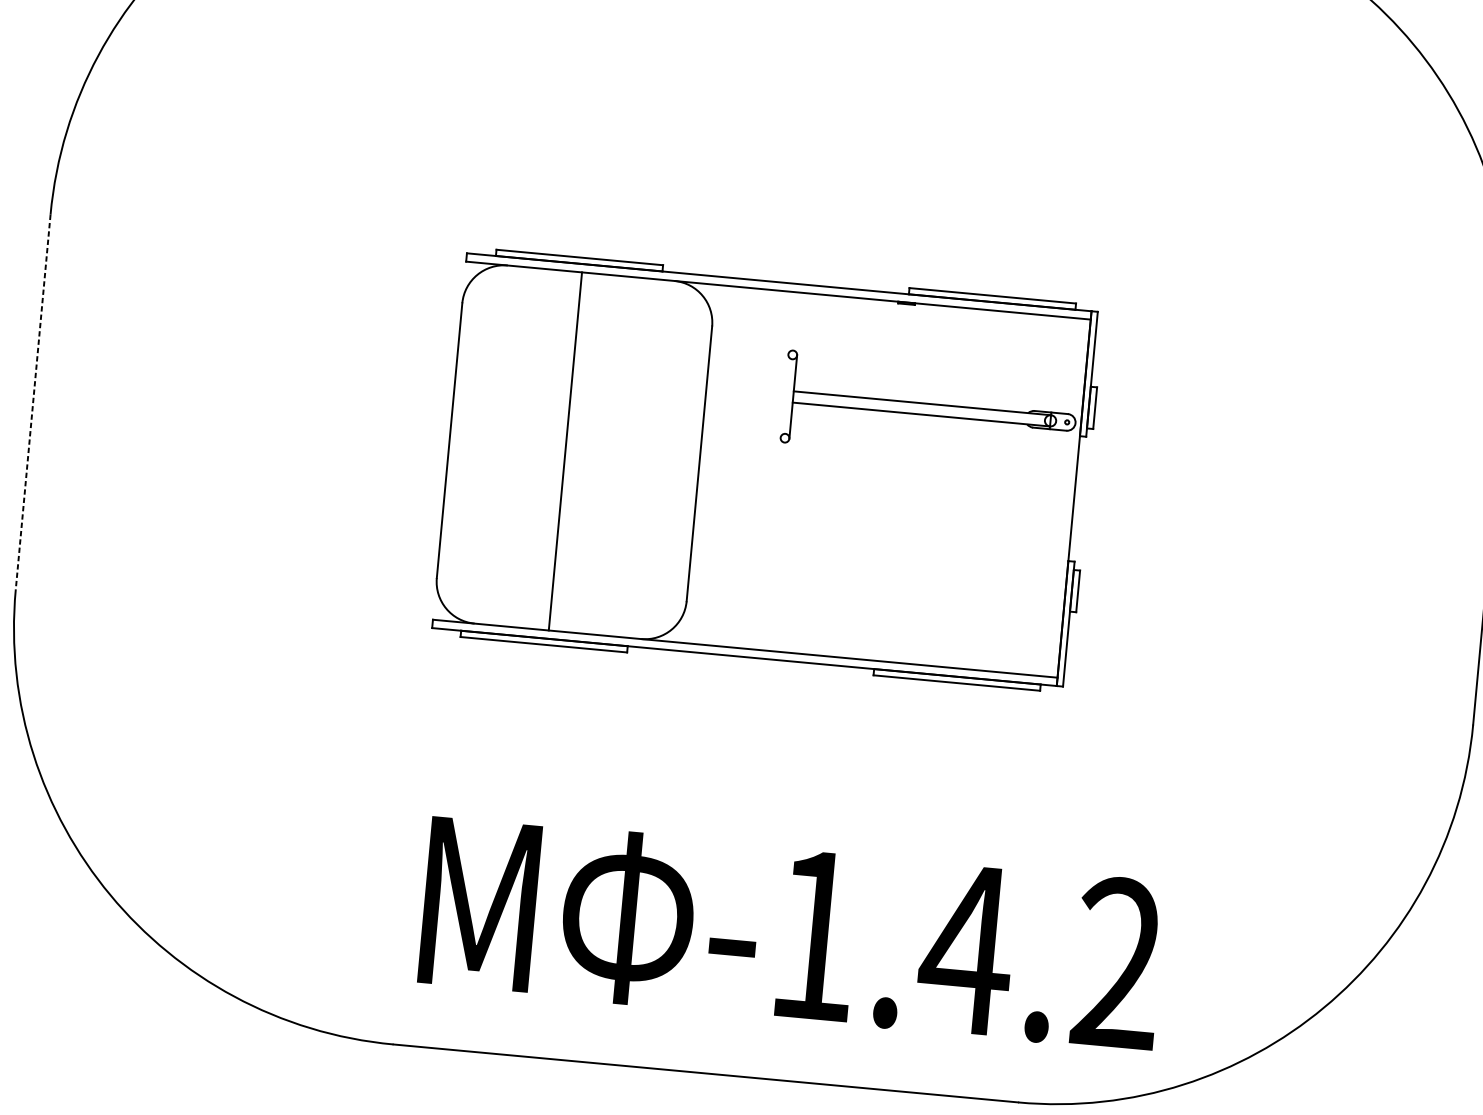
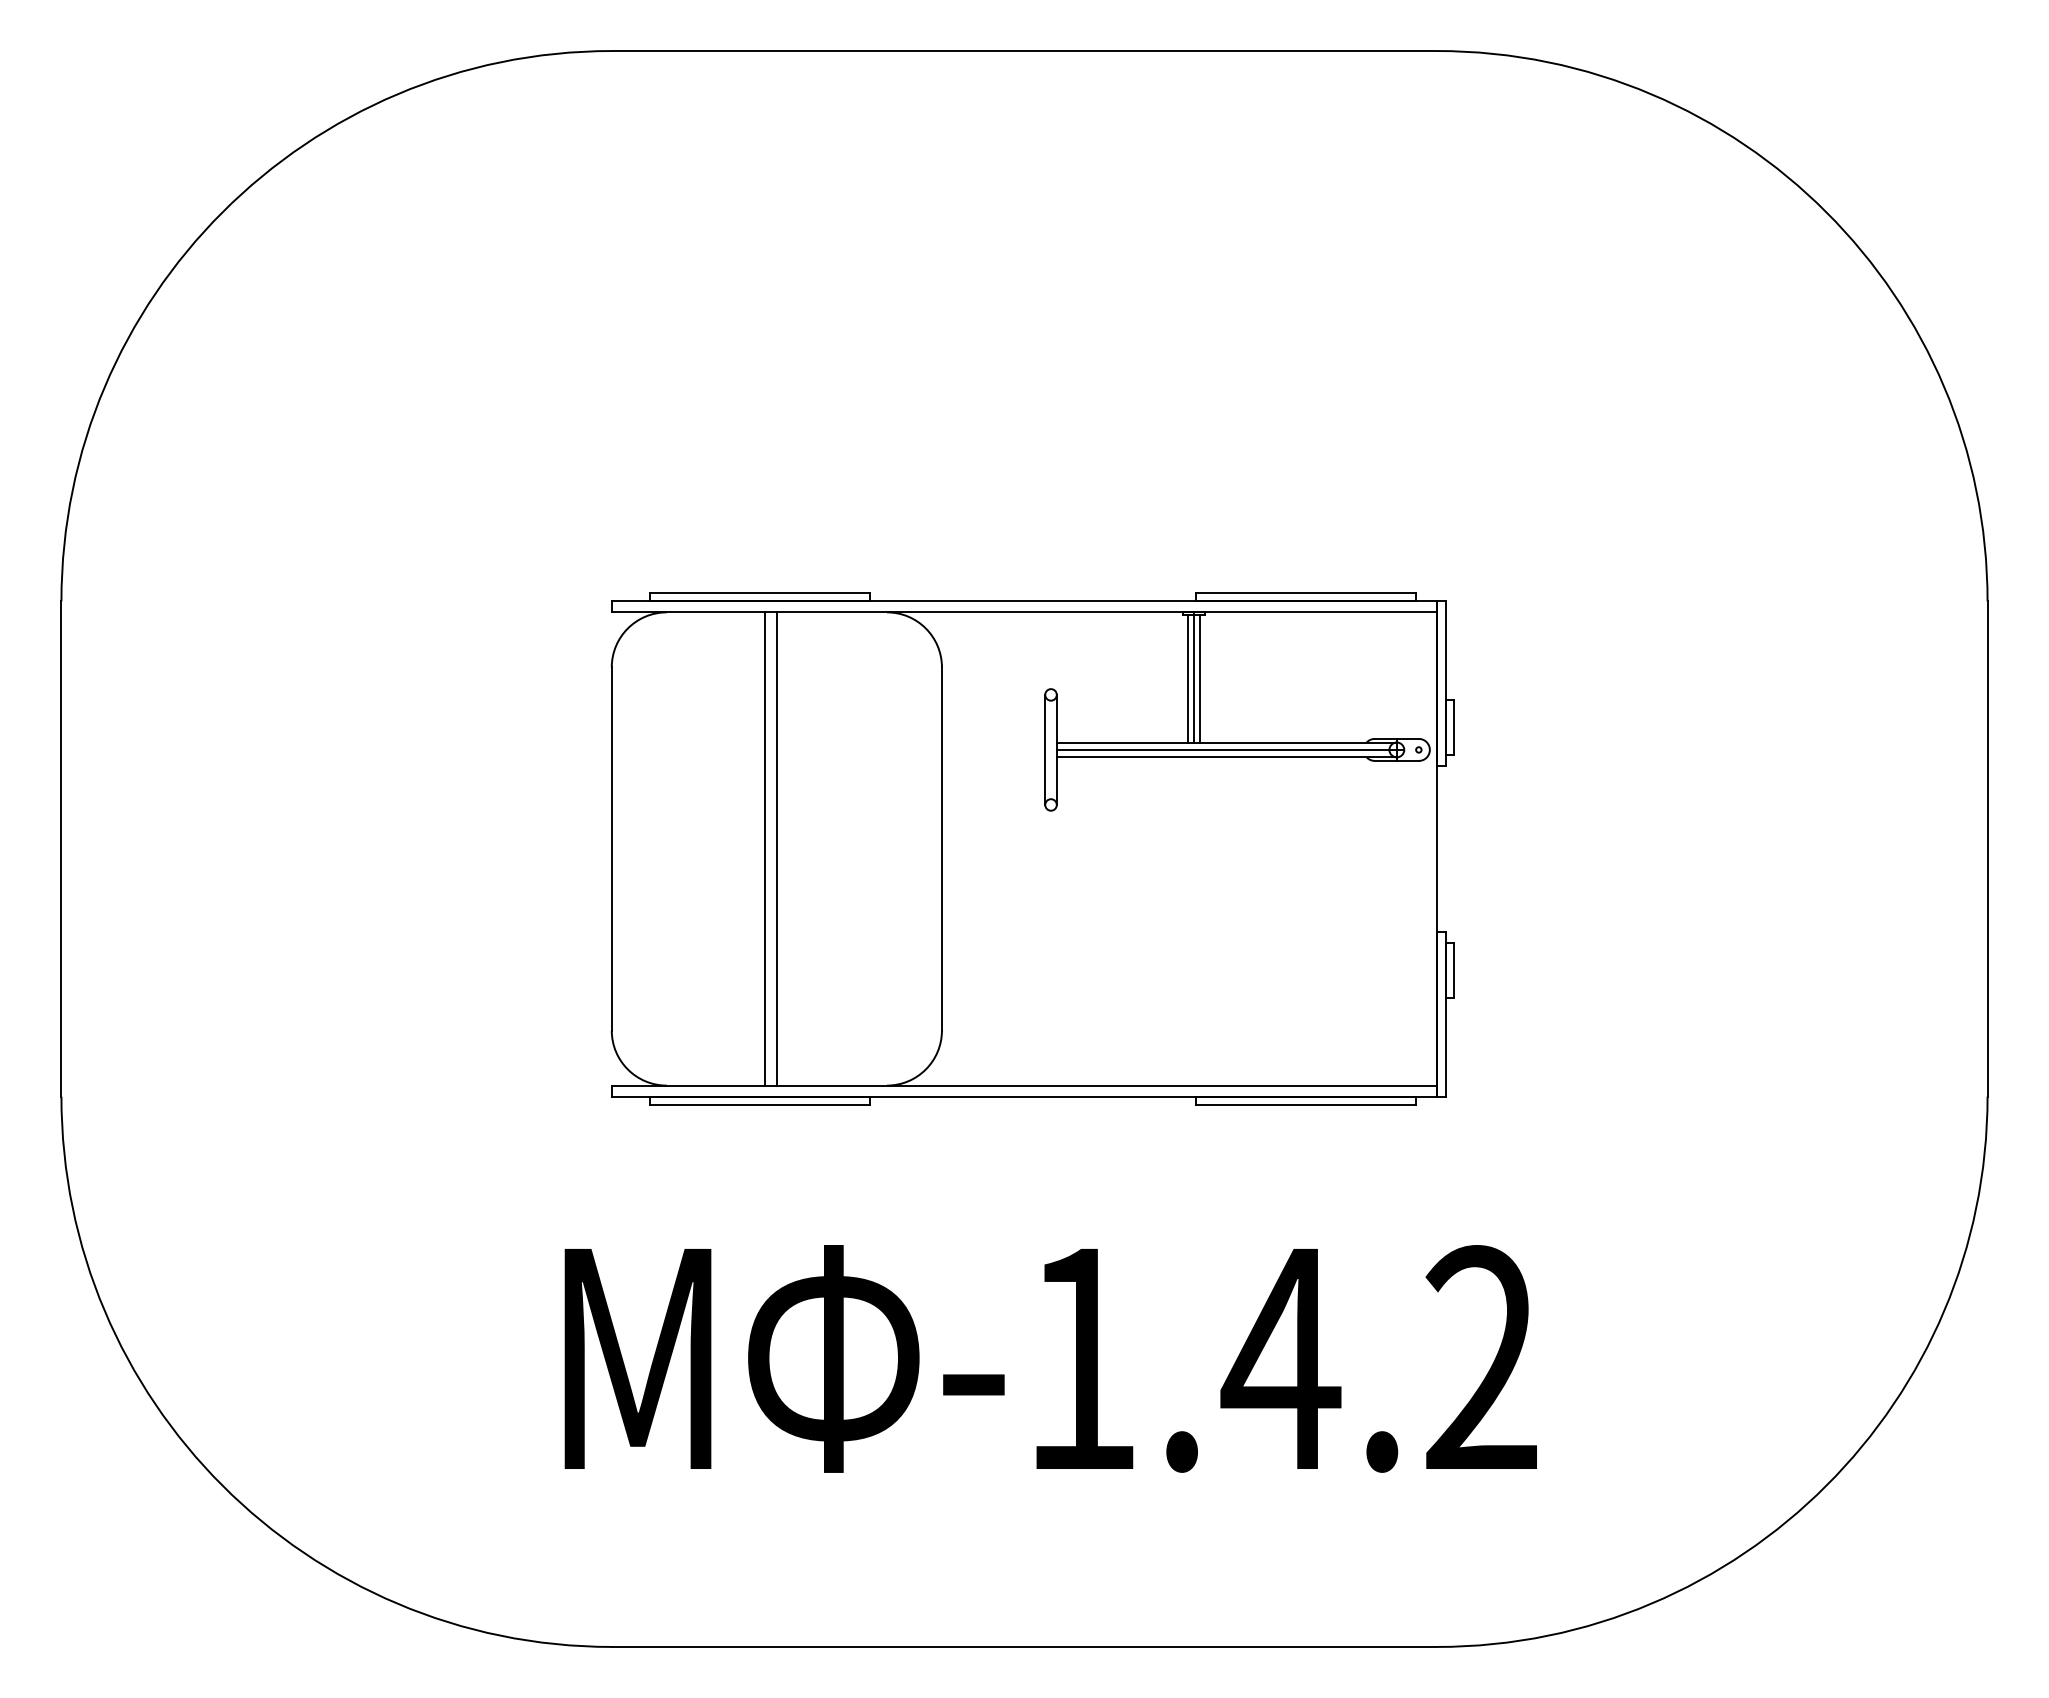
line: (901, 351) -> (1193, 677), added
line: (897, 352) -> (1188, 678), added
line: (906, 352) -> (1199, 678), added
line: (784, 395) -> (1045, 749), added
line: (33, 401) -> (61, 848), dashed -> solid
line: (924, 408) -> (1230, 749), added
line: (574, 451) -> (776, 848), added
text: (792, 933) -> (1050, 1358), moved

